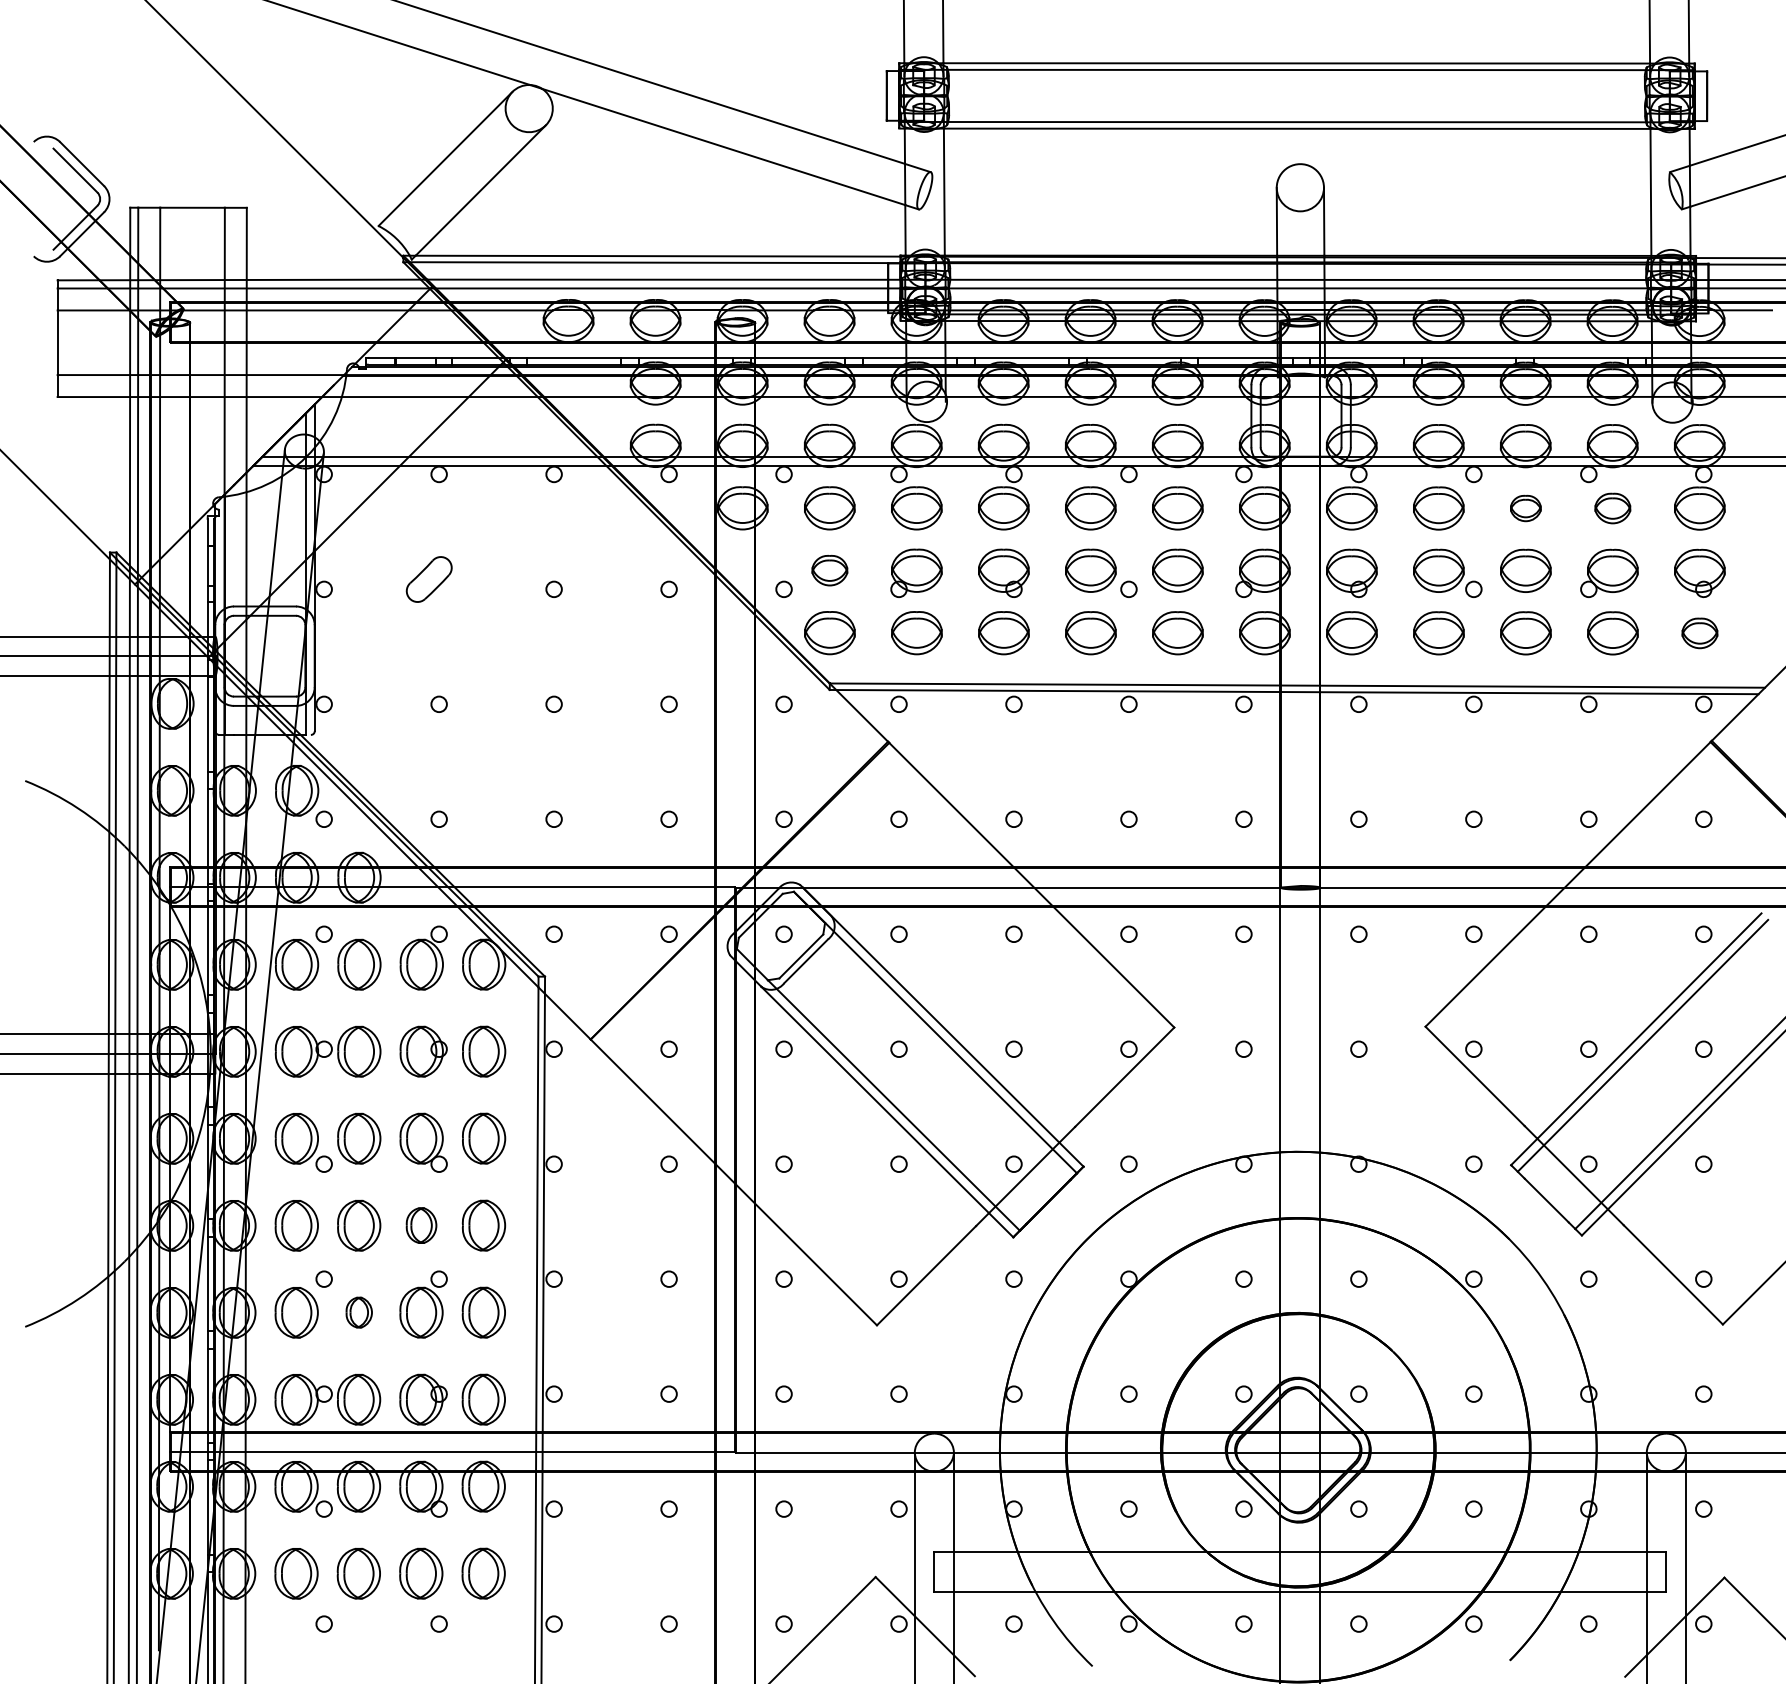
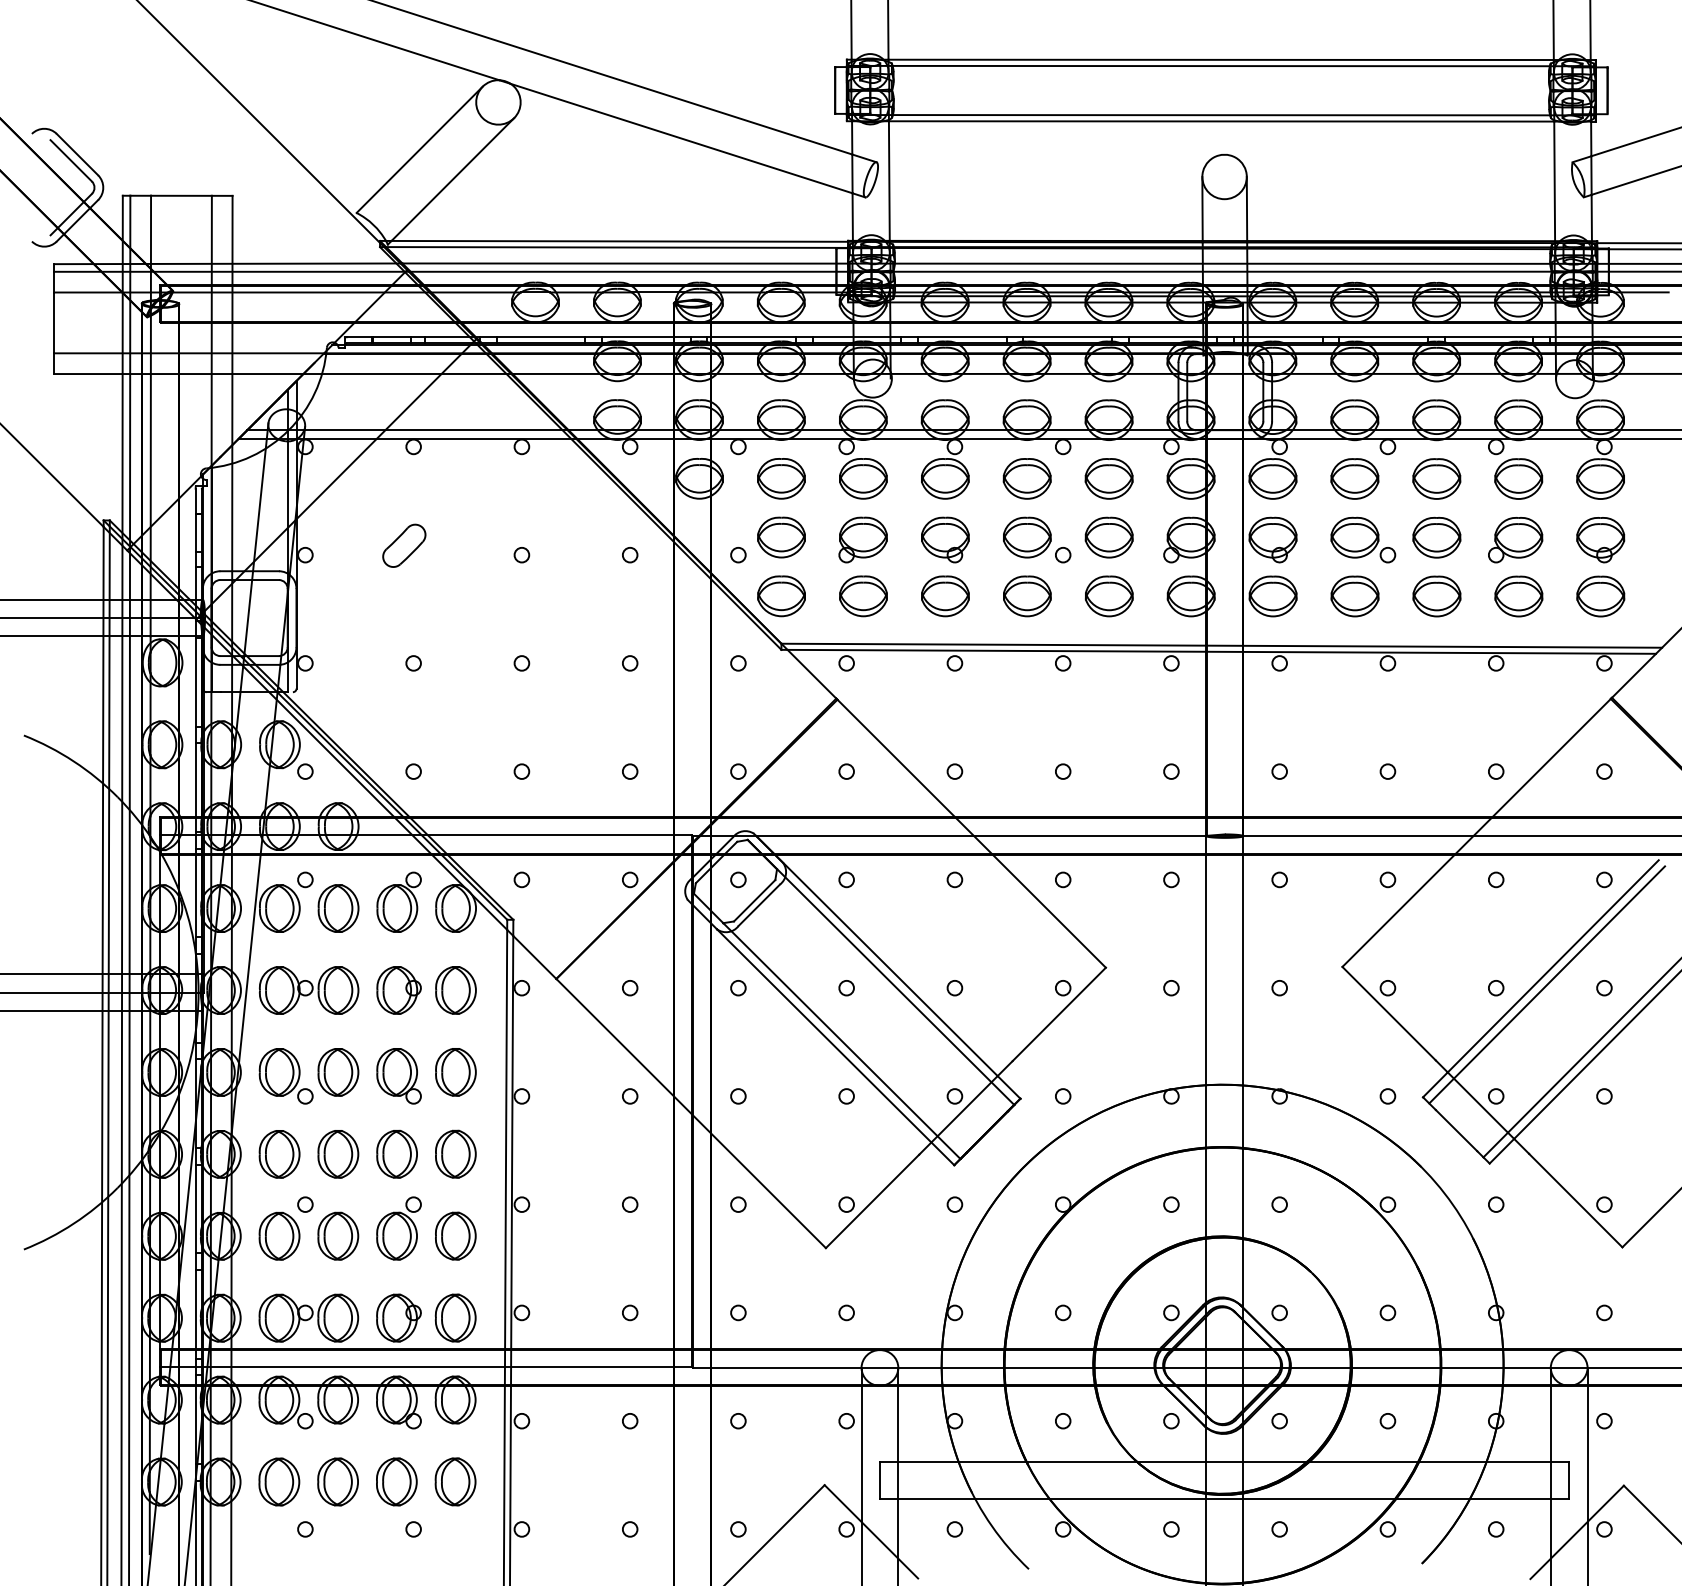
part: (1525, 508) -> (1436, 478), size x1.67
part: (1612, 508) -> (1518, 478), size x1.43
part: (829, 570) -> (781, 537), size x1.43
part: (1699, 633) -> (1600, 596), size x1.43
part: (421, 1225) -> (397, 1154), size x1.43
part: (359, 1312) -> (338, 1236), size x1.67

